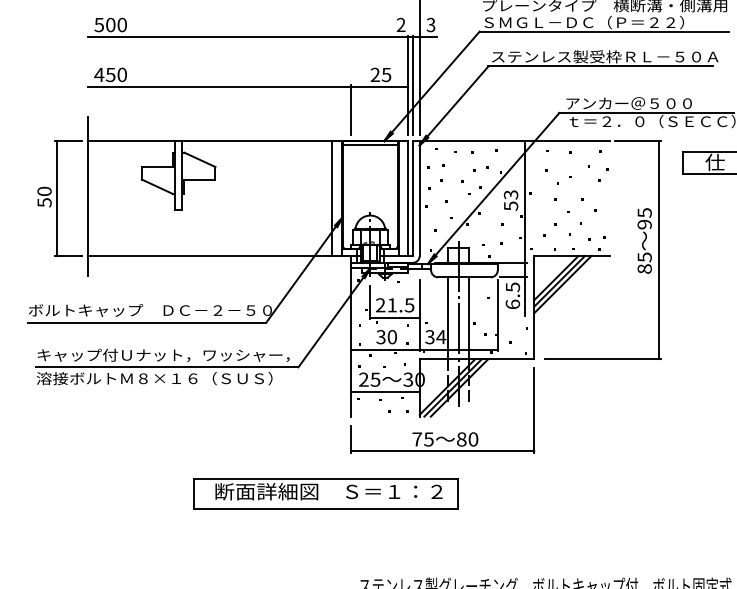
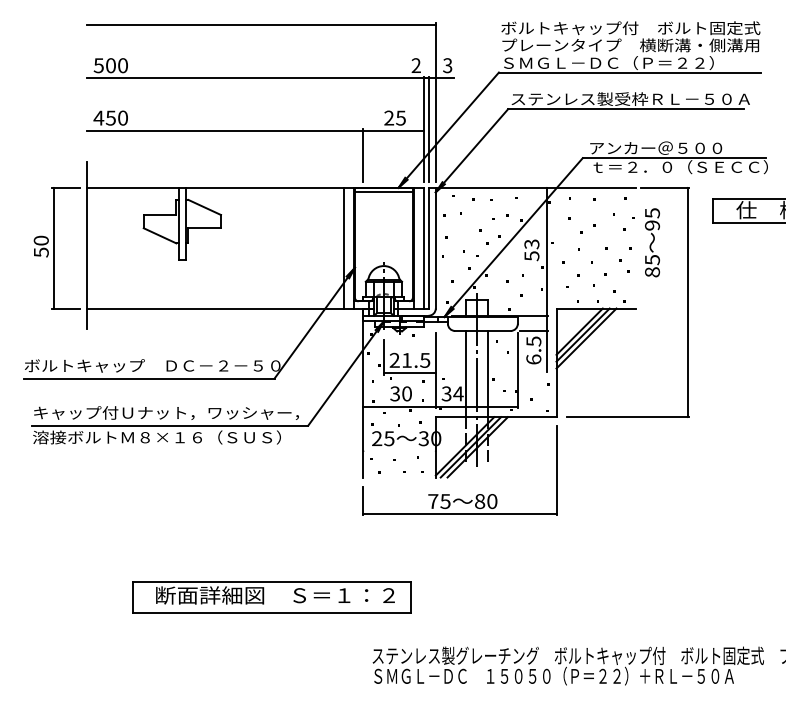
text: (644, 240) -> (652, 242), moved
line: (385, 391) -> (399, 451), removed
part: (325, 493) -> (271, 597), moved

